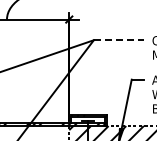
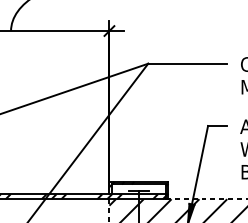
line: (119, 40) -> (188, 64), dashed -> solid

